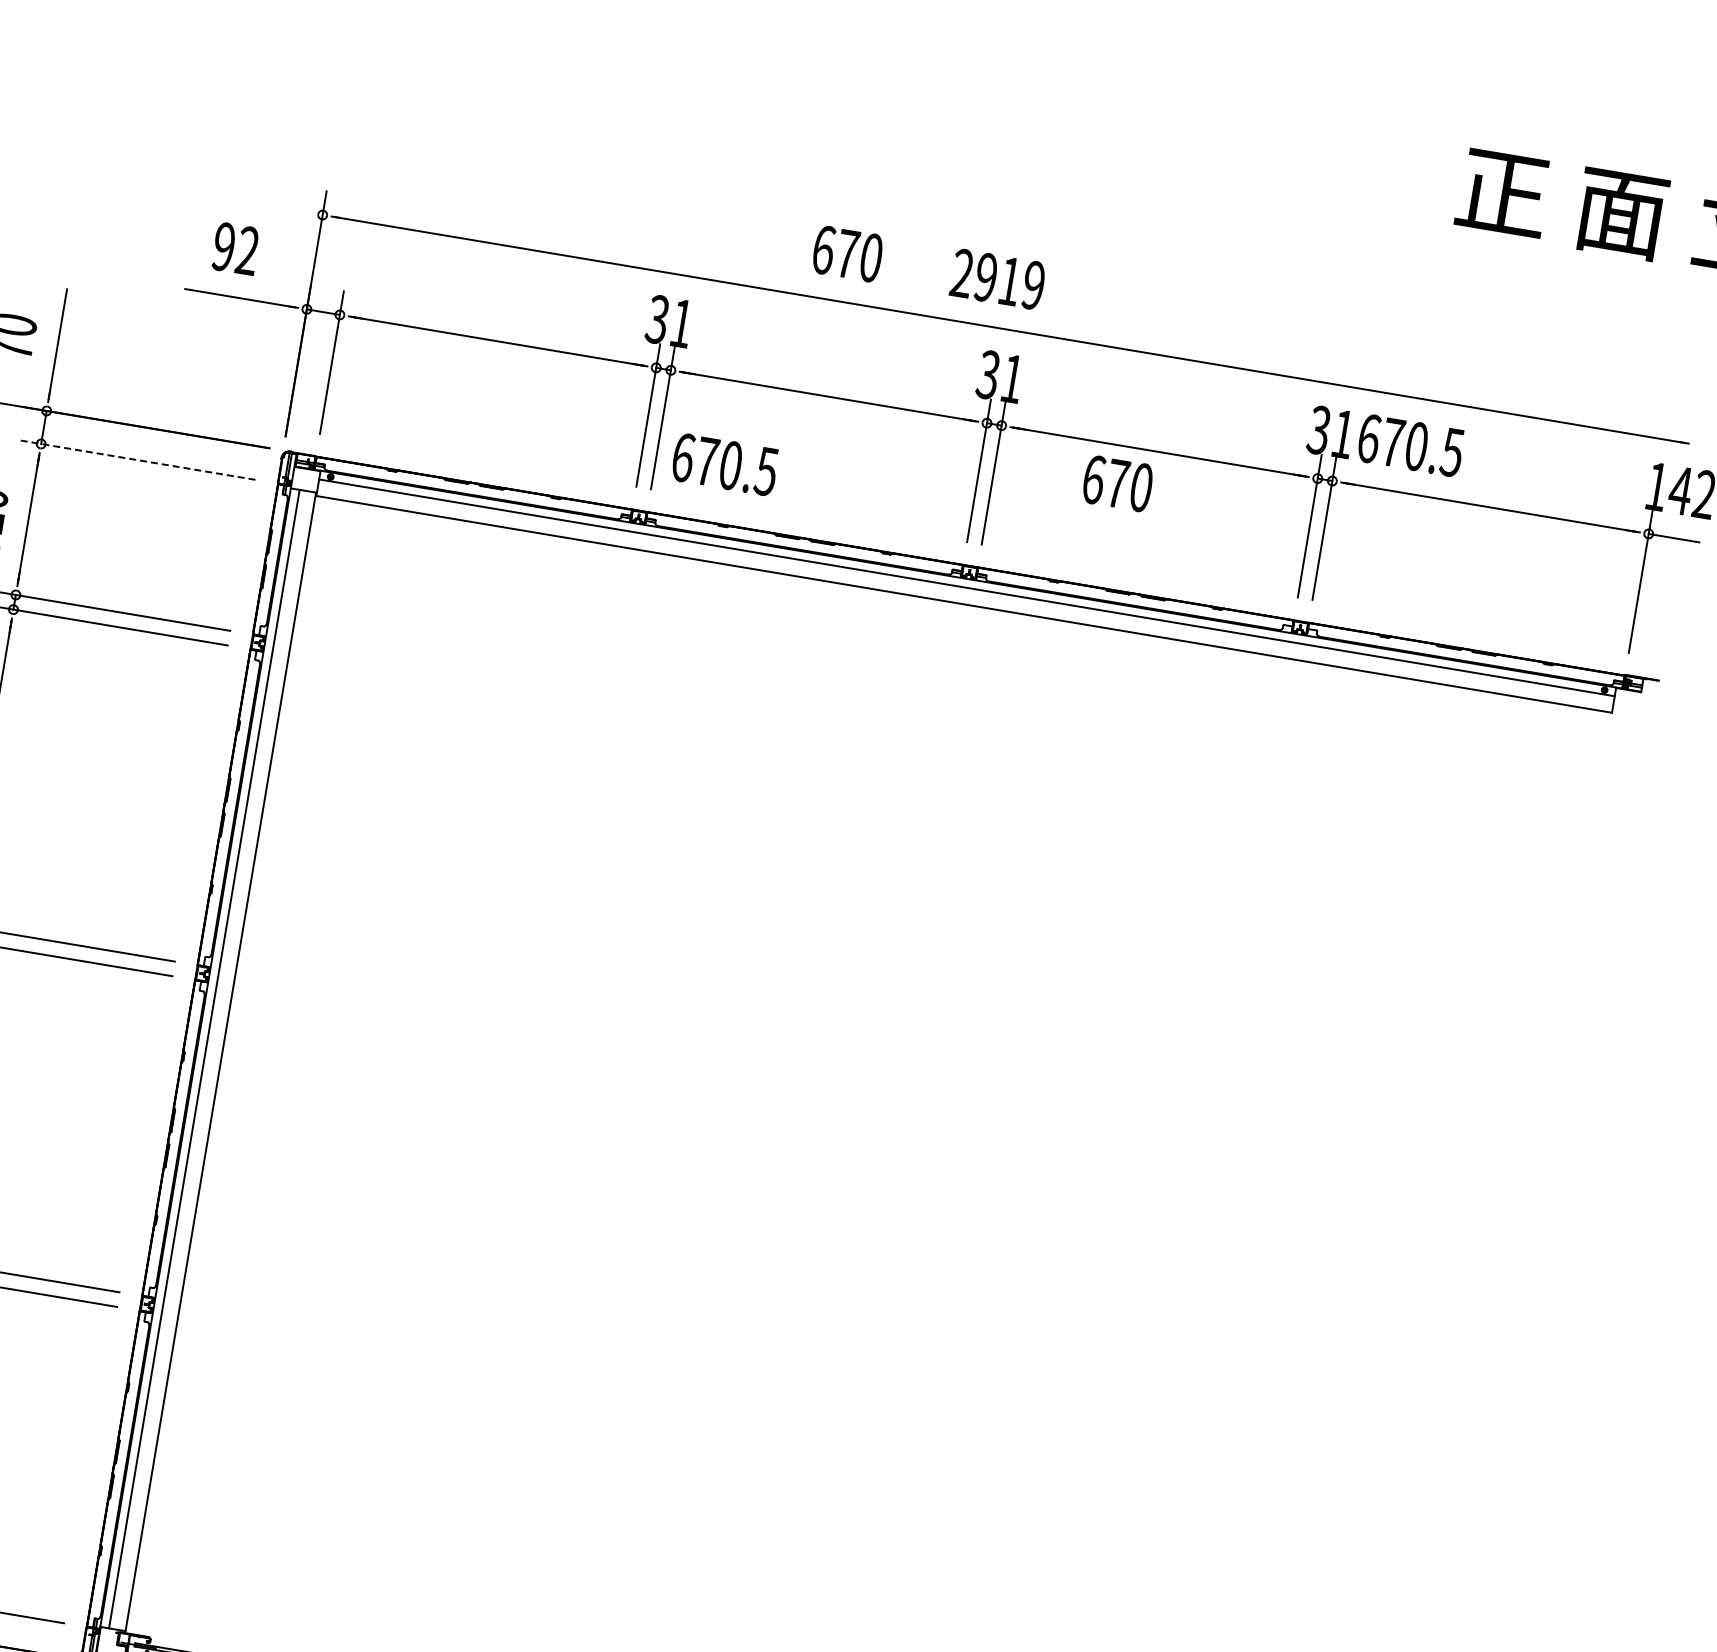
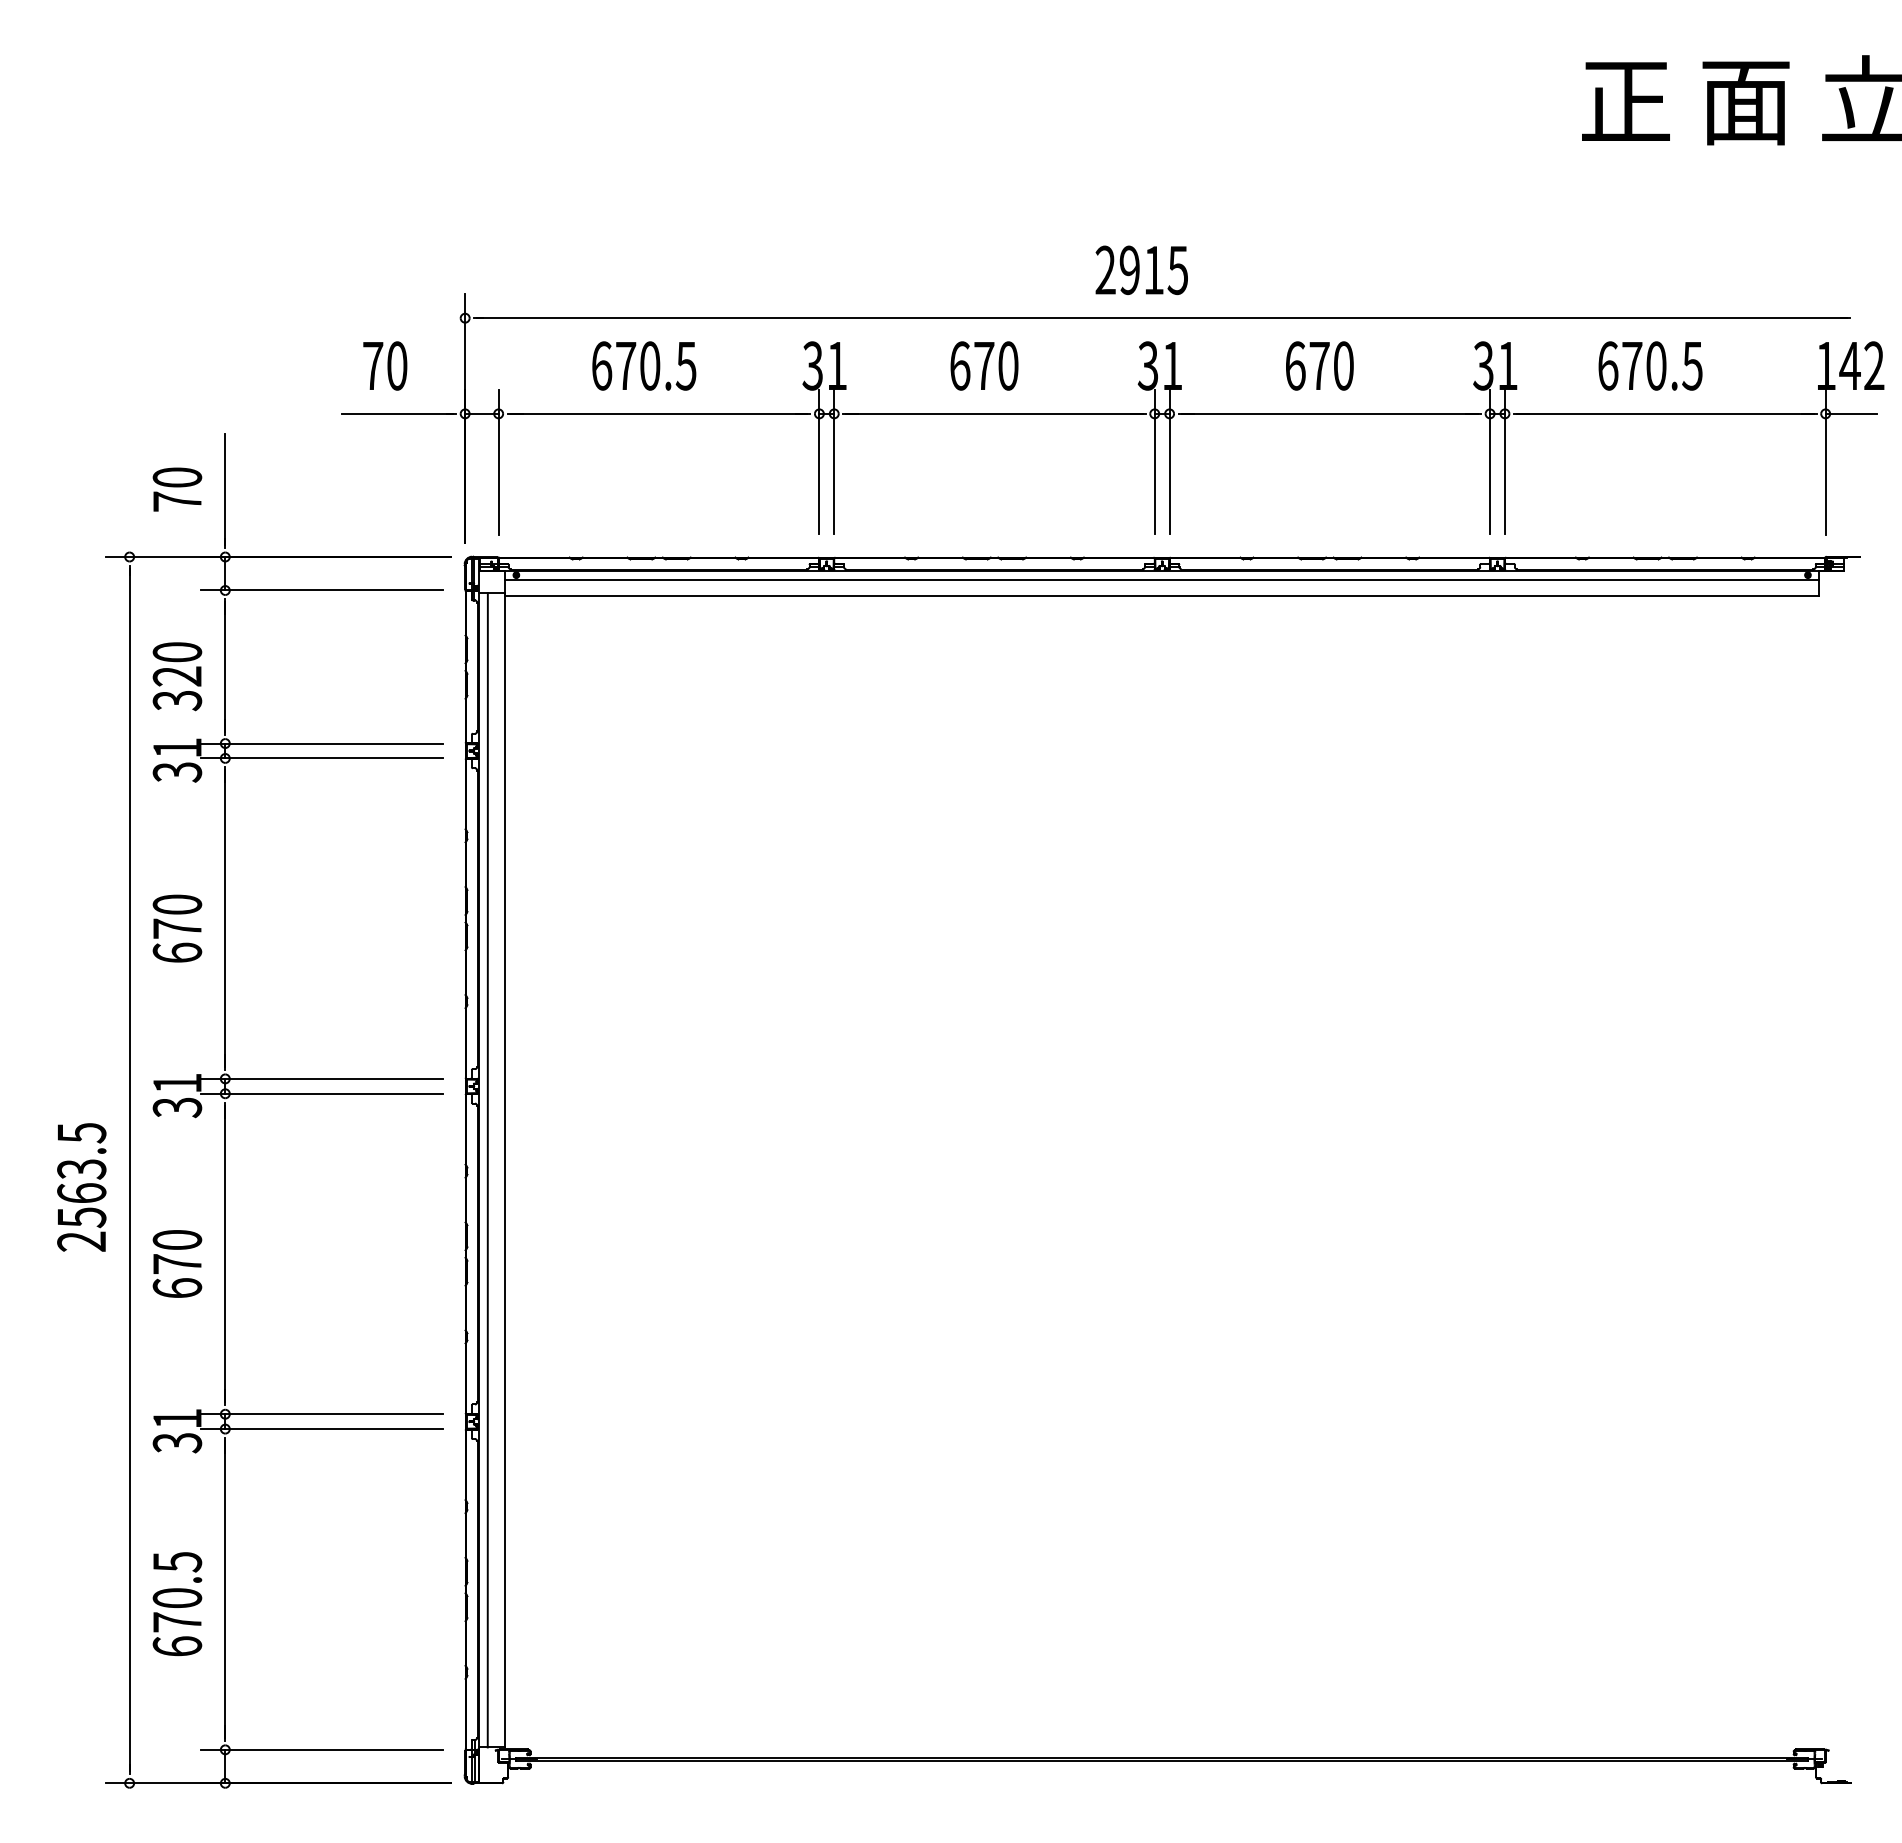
text: (236, 248) -> (385, 365), 92 -> 70
text: (847, 253) -> (984, 365), moved
text: (1033, 284) -> (1177, 269), 2919 -> 2915
text: (1410, 445) -> (1650, 365), moved
line: (137, 460) -> (322, 590), dashed -> solid
text: (725, 464) -> (644, 365), moved
text: (1117, 483) -> (1319, 365), moved

